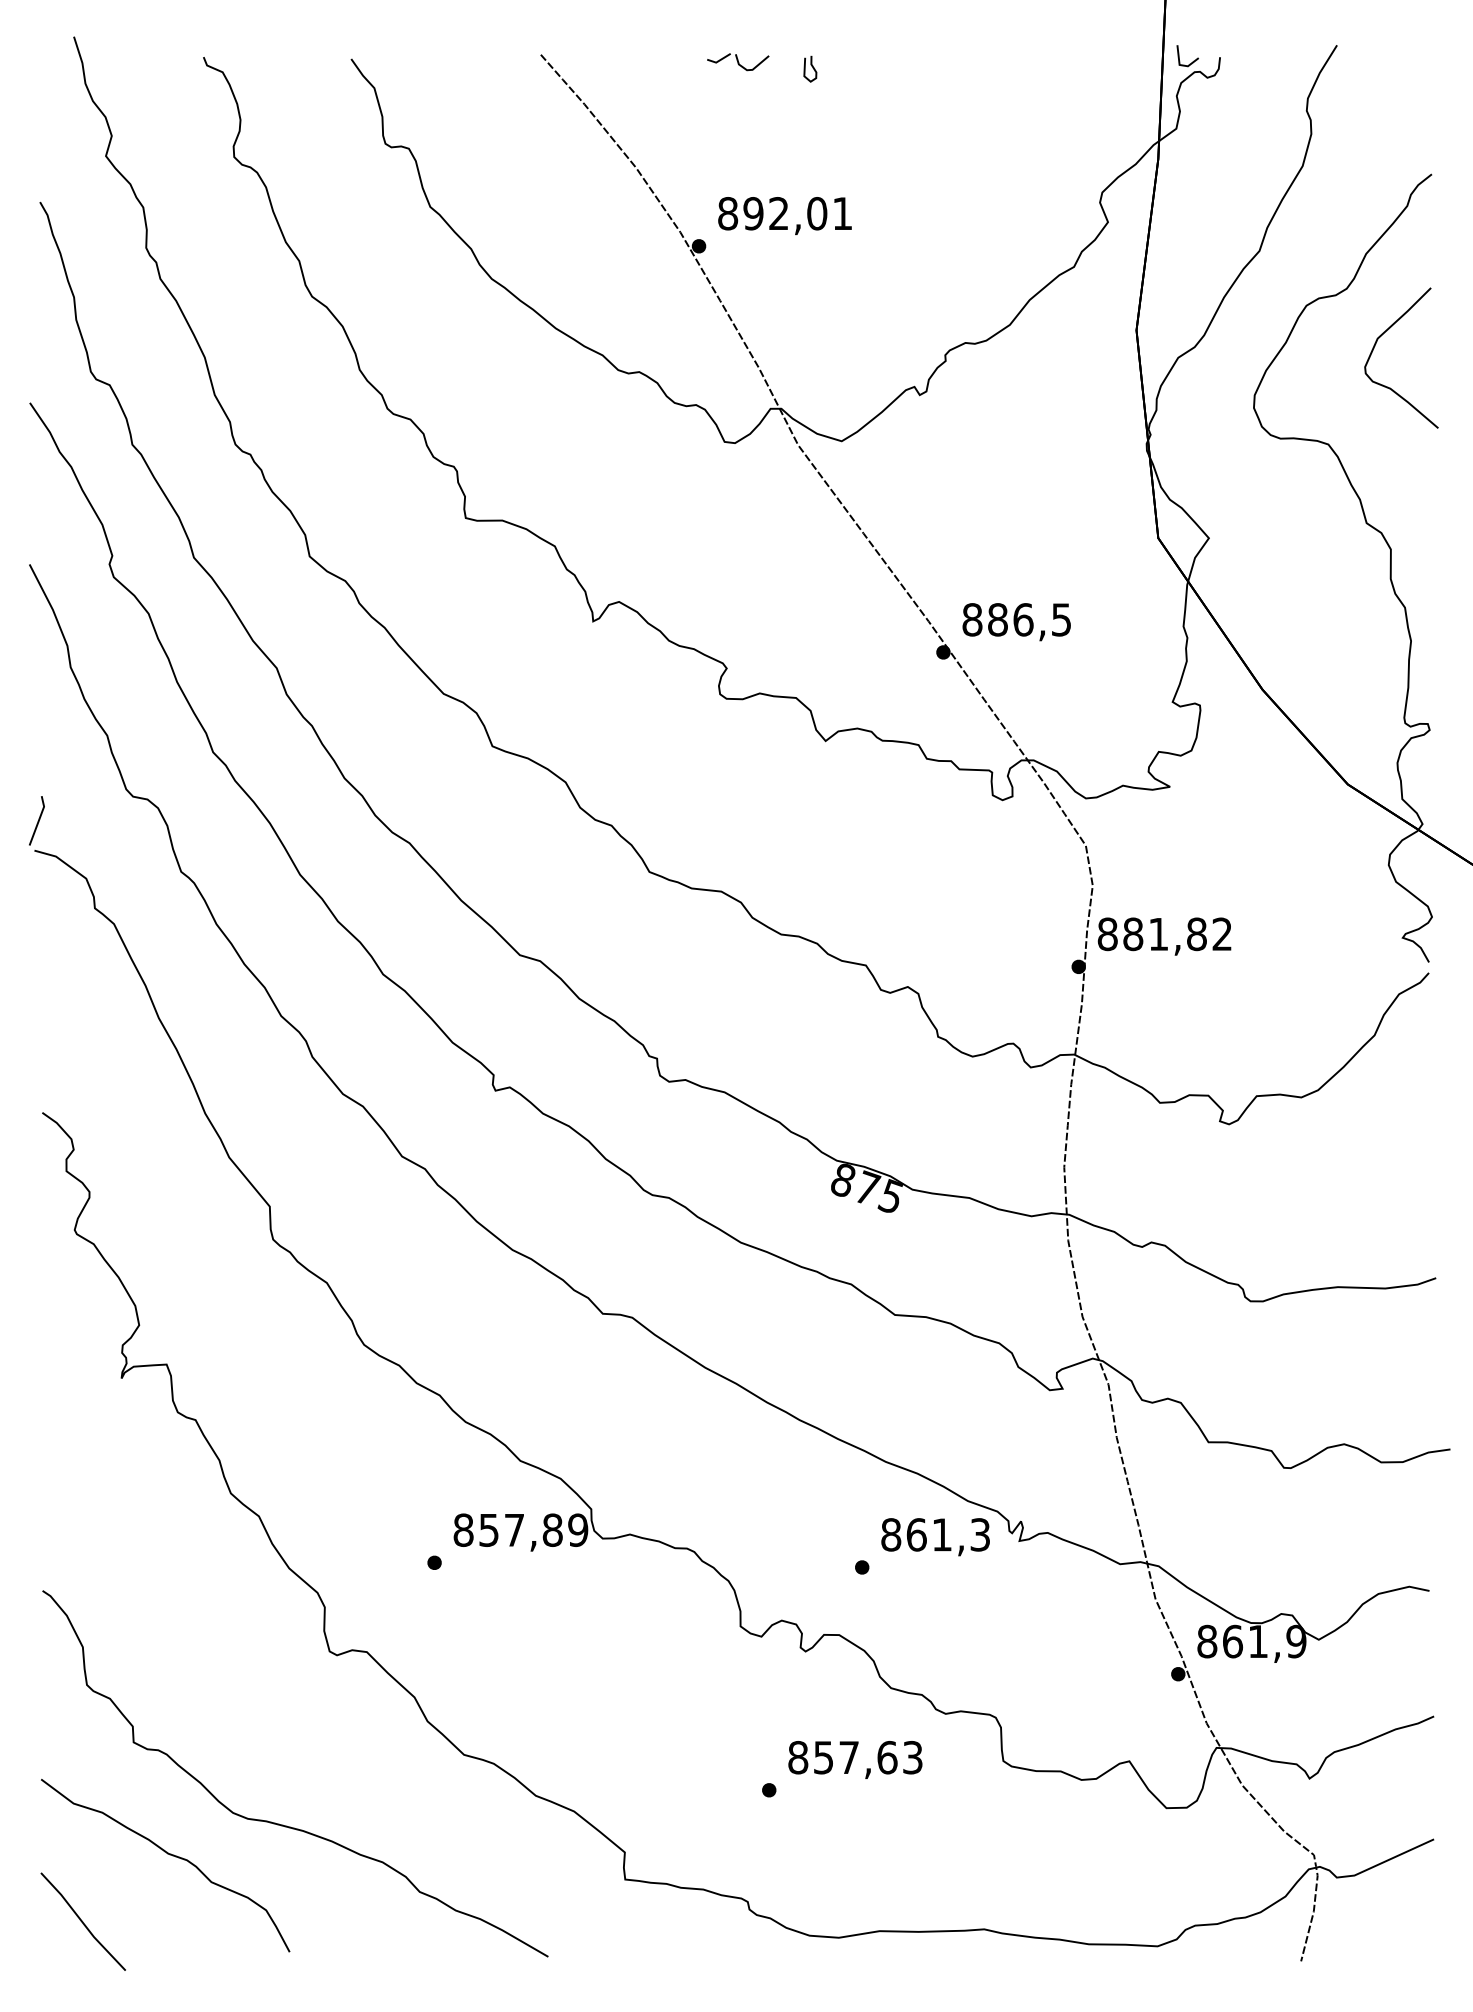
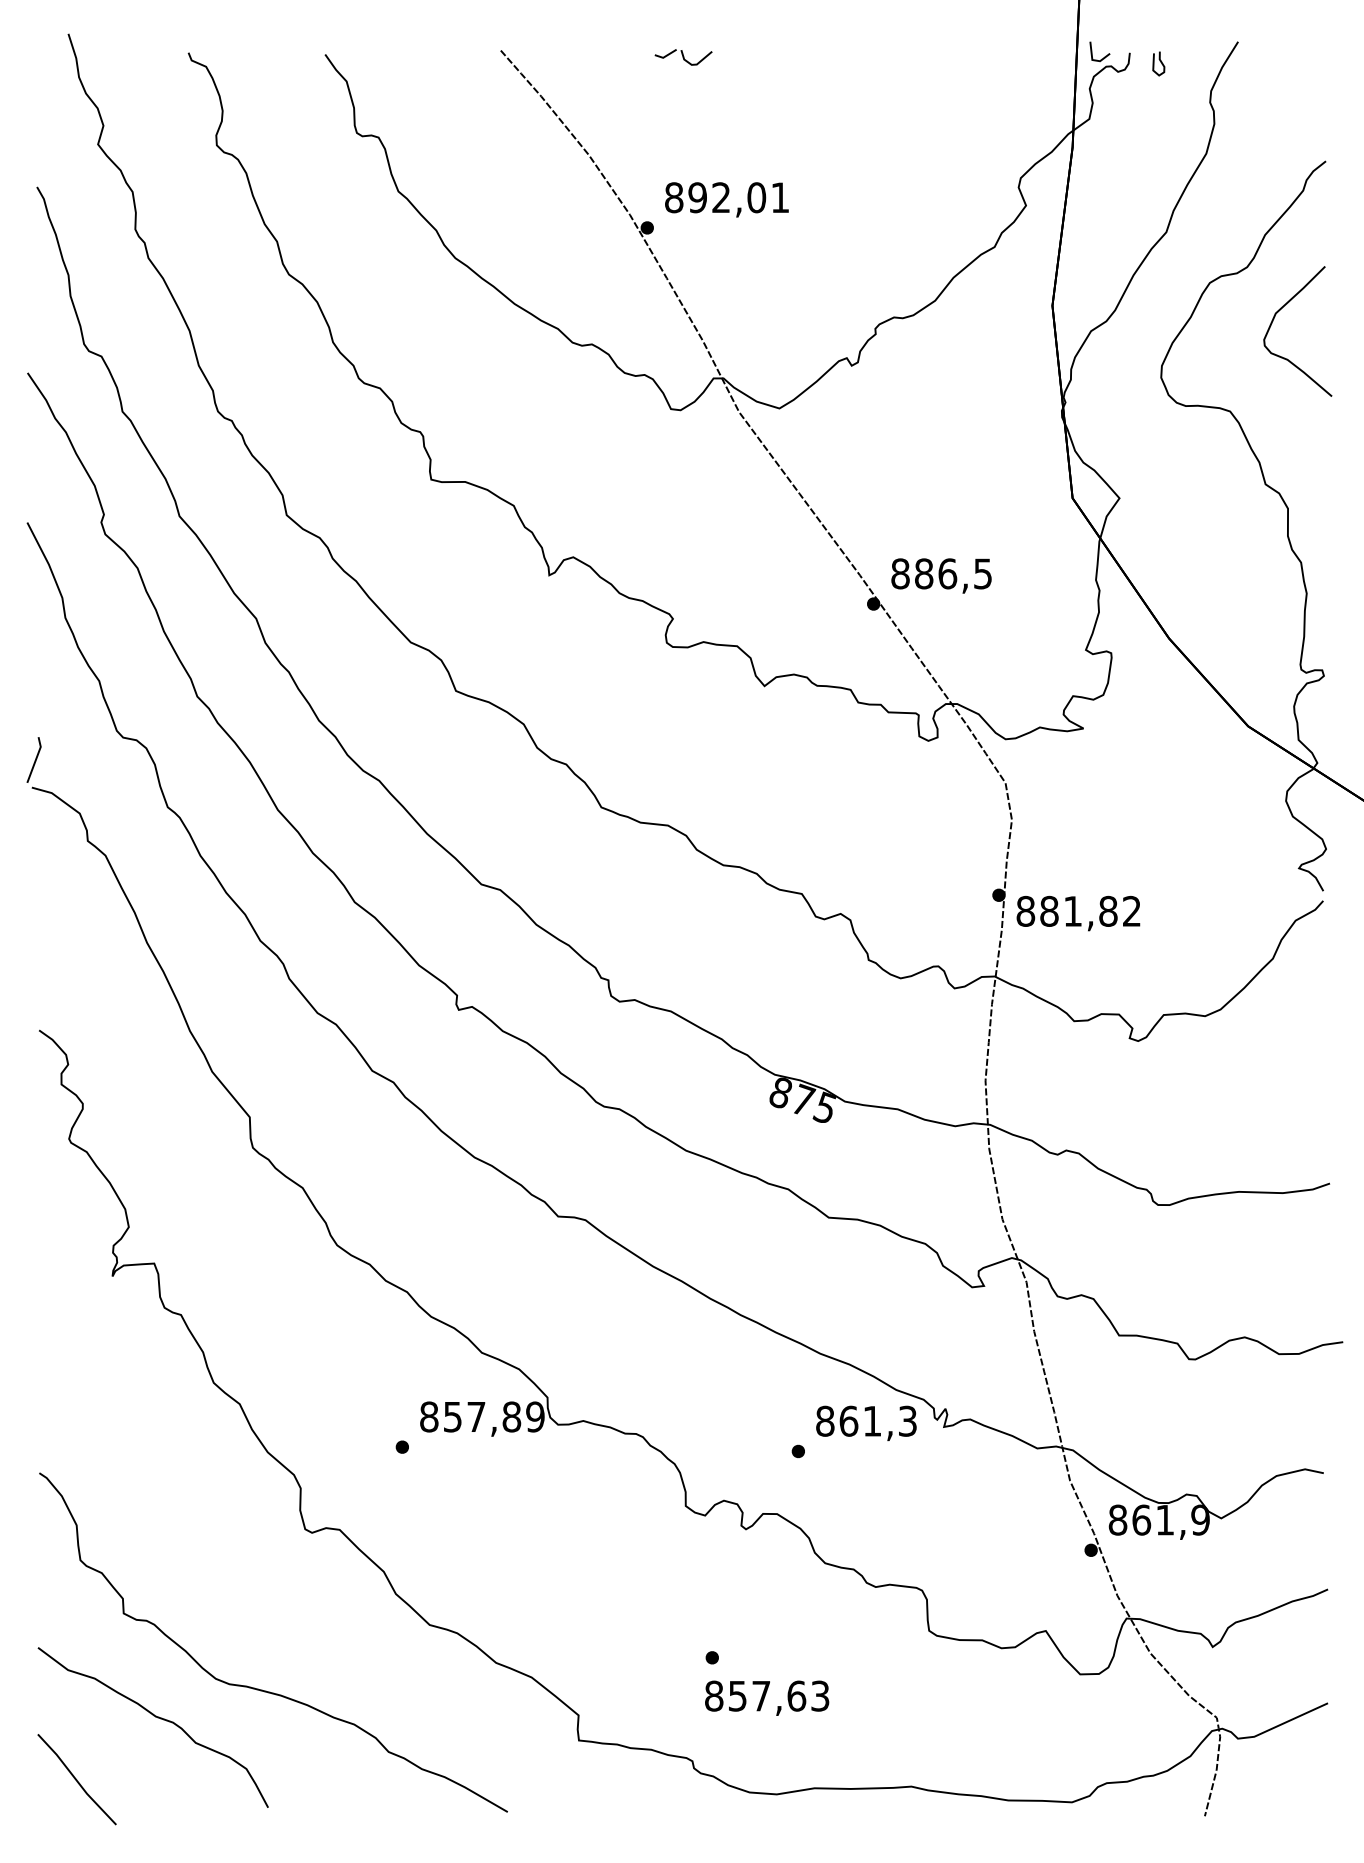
curve: (812, 68) -> (1160, 63), moved
text: (1164, 936) -> (1078, 913), moved
text: (855, 1759) -> (767, 1697), moved

